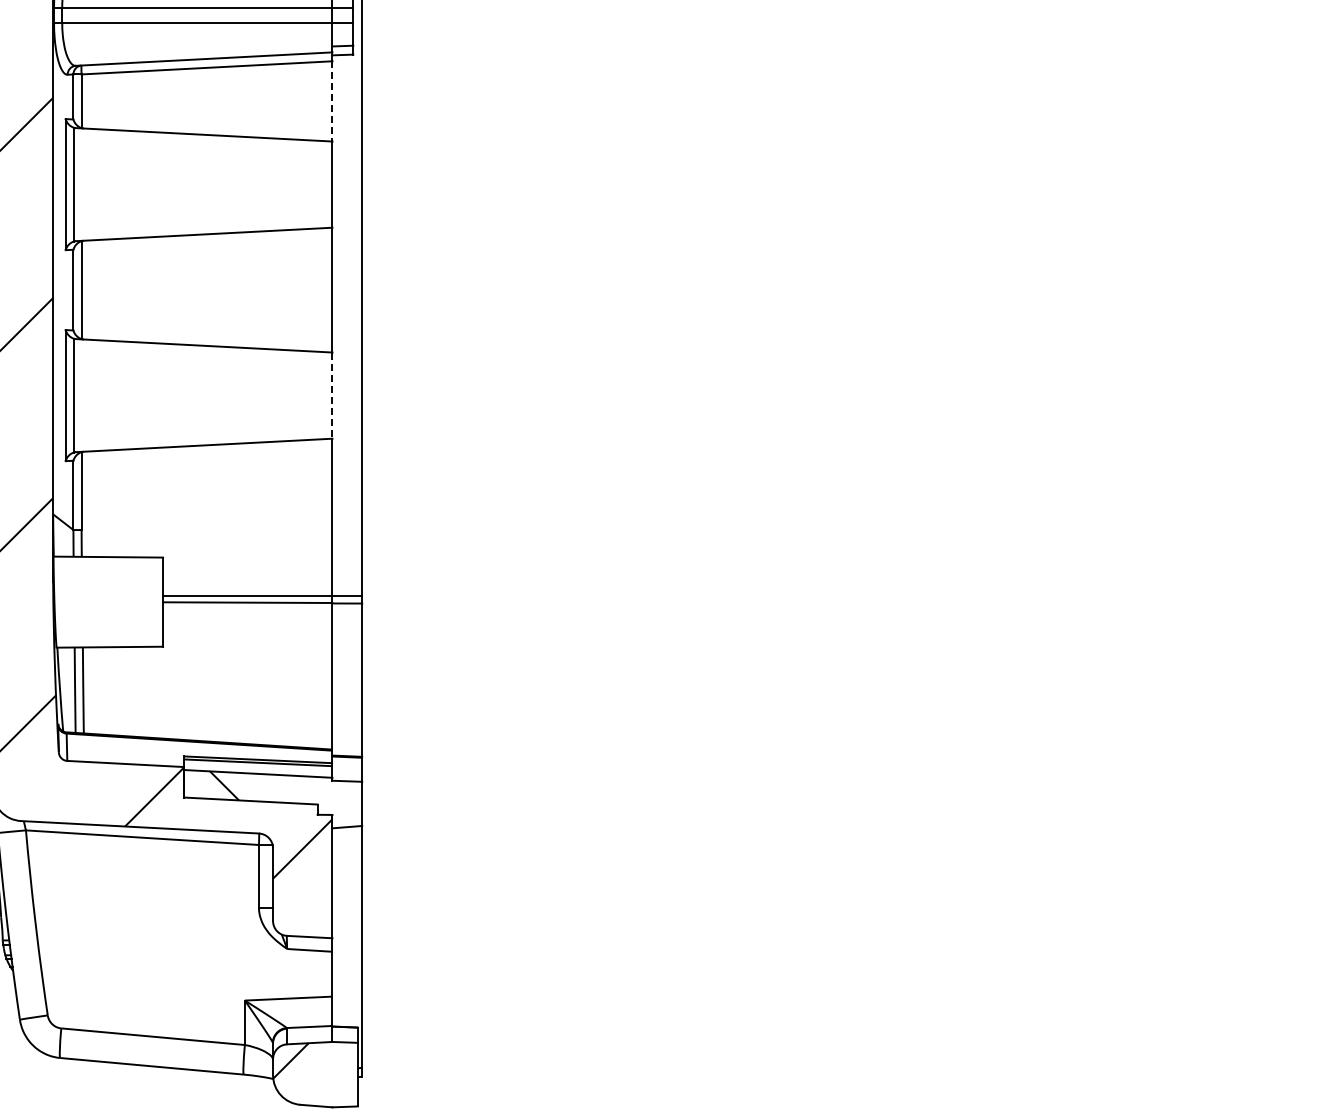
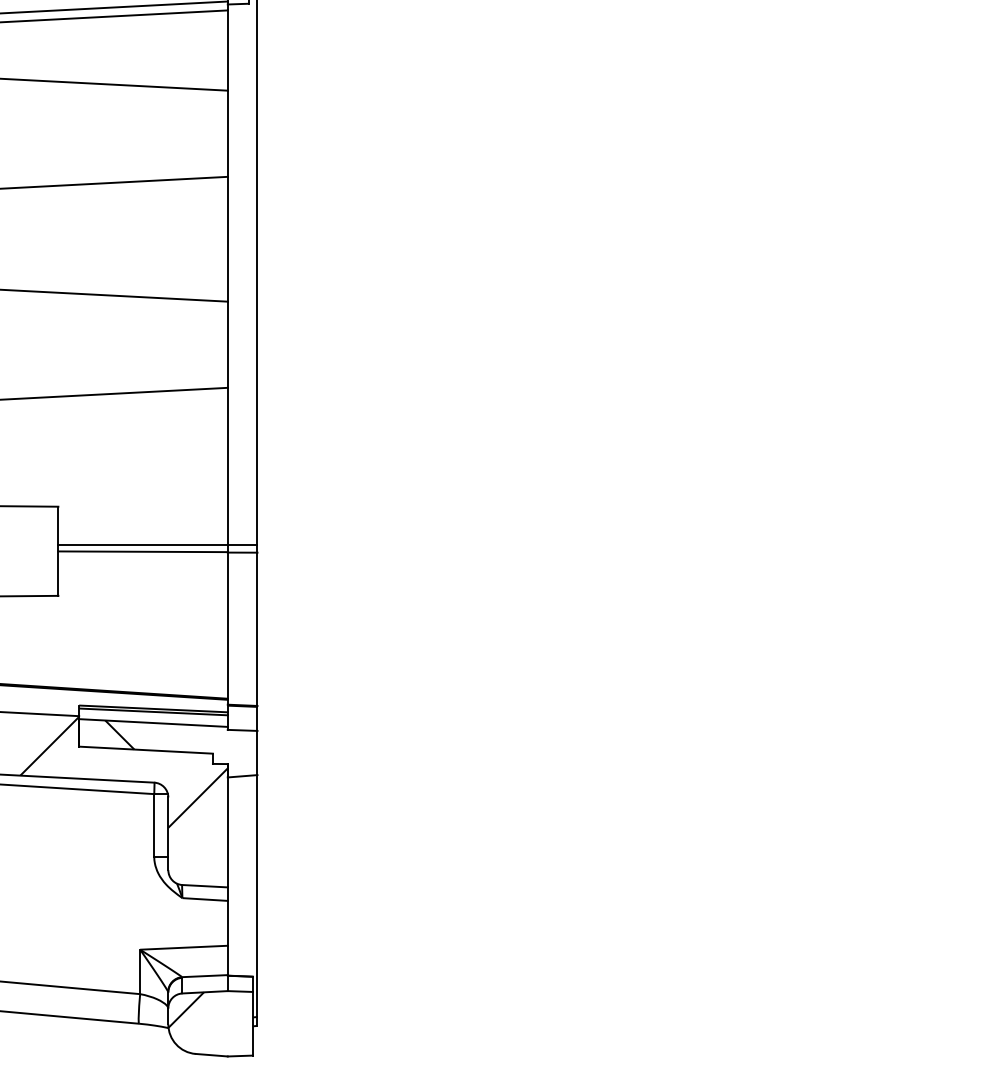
line: (332, 101) -> (227, 50), dashed -> solid
line: (332, 396) -> (227, 345), dashed -> solid

